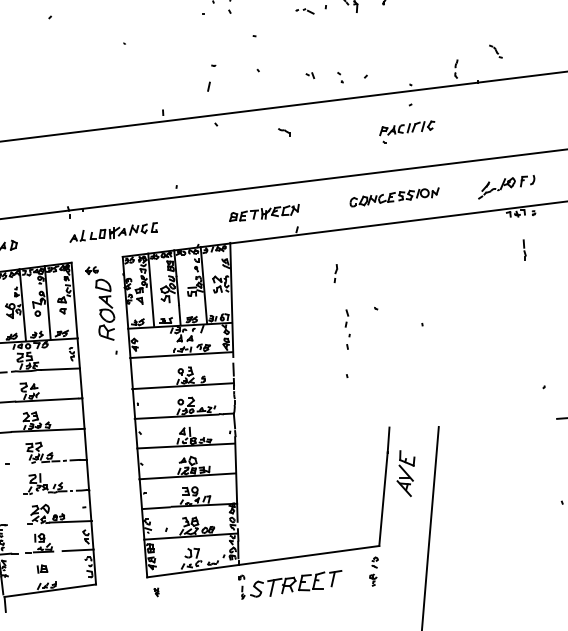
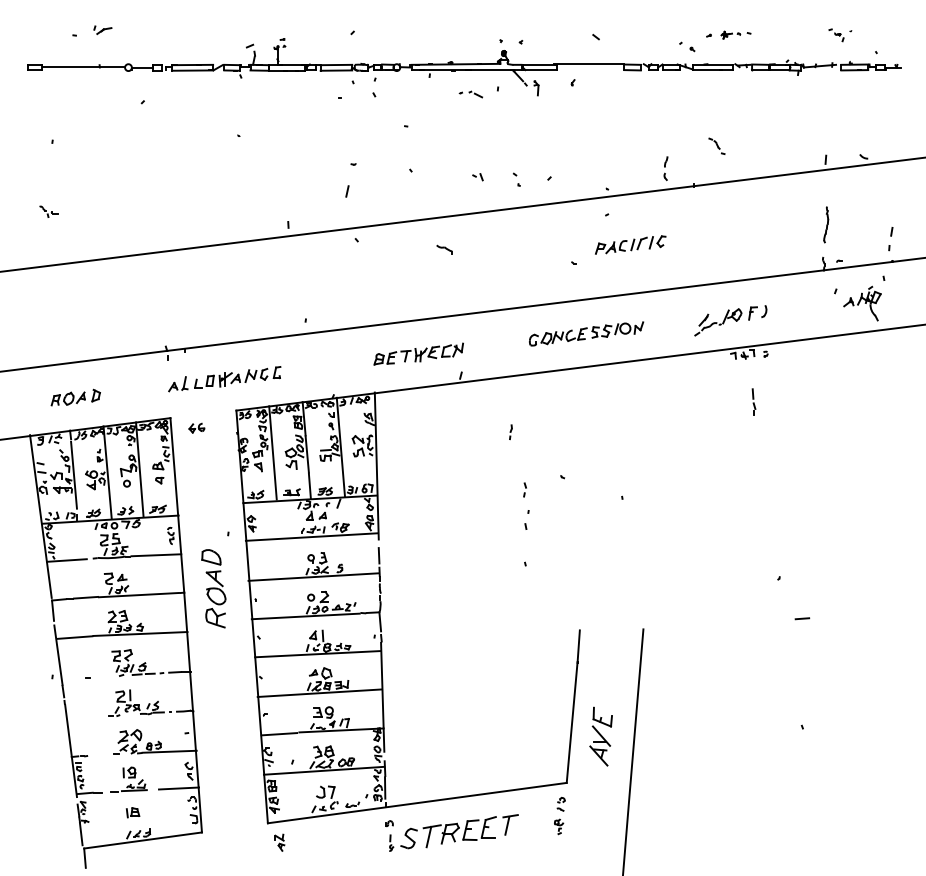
part: (407, 127) -> (630, 244), moved
part: (335, 273) -> (510, 432), size x0.62
part: (105, 309) -> (213, 588), moved
part: (346, 318) -> (524, 489), size x0.62
part: (405, 473) -> (600, 736), moved
part: (156, 592) -> (279, 842), size x1.67

